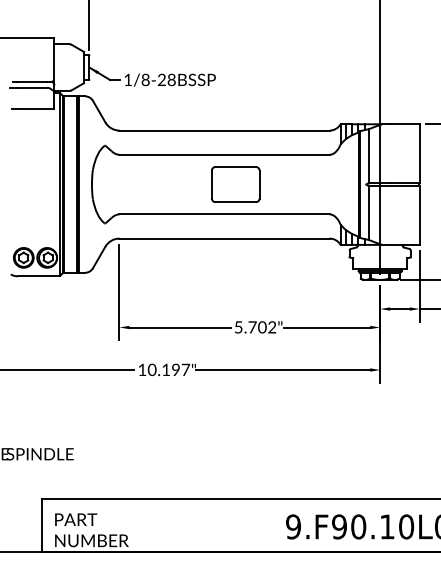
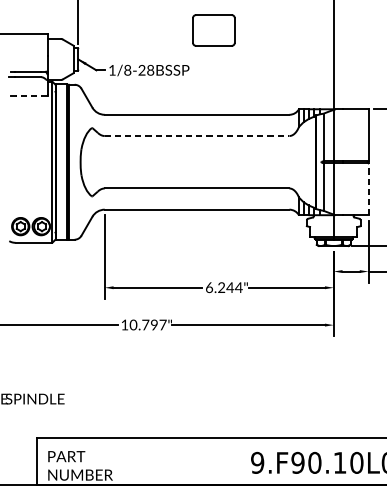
line: (35, 109) -> (31, 96), solid -> dashed
line: (225, 154) -> (197, 135), solid -> dashed
part: (235, 184) -> (213, 30), moved
line: (419, 215) -> (368, 189), solid -> dashed
text: (255, 327) -> (224, 287), 5.702" -> 6.244"
text: (166, 369) -> (146, 324), 10.197" -> 10.797"

